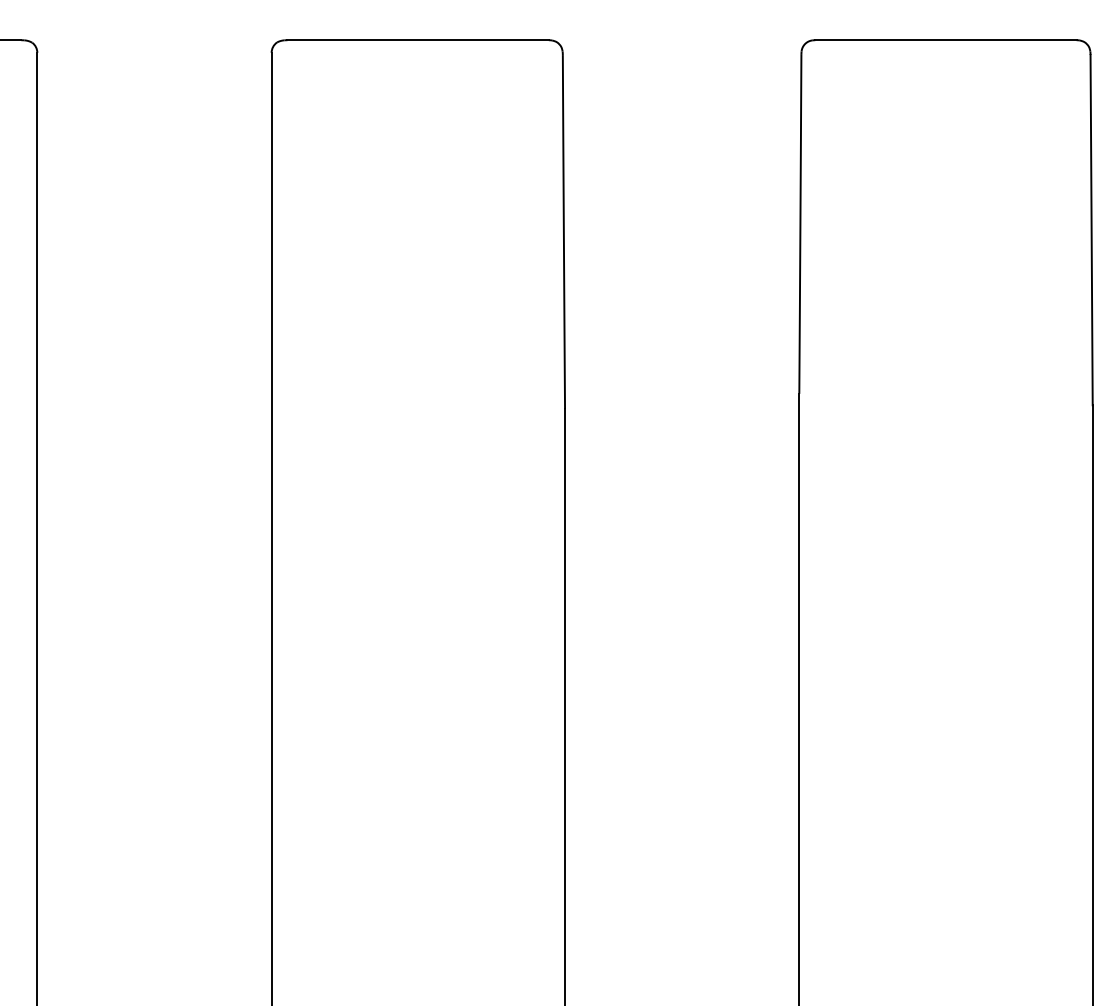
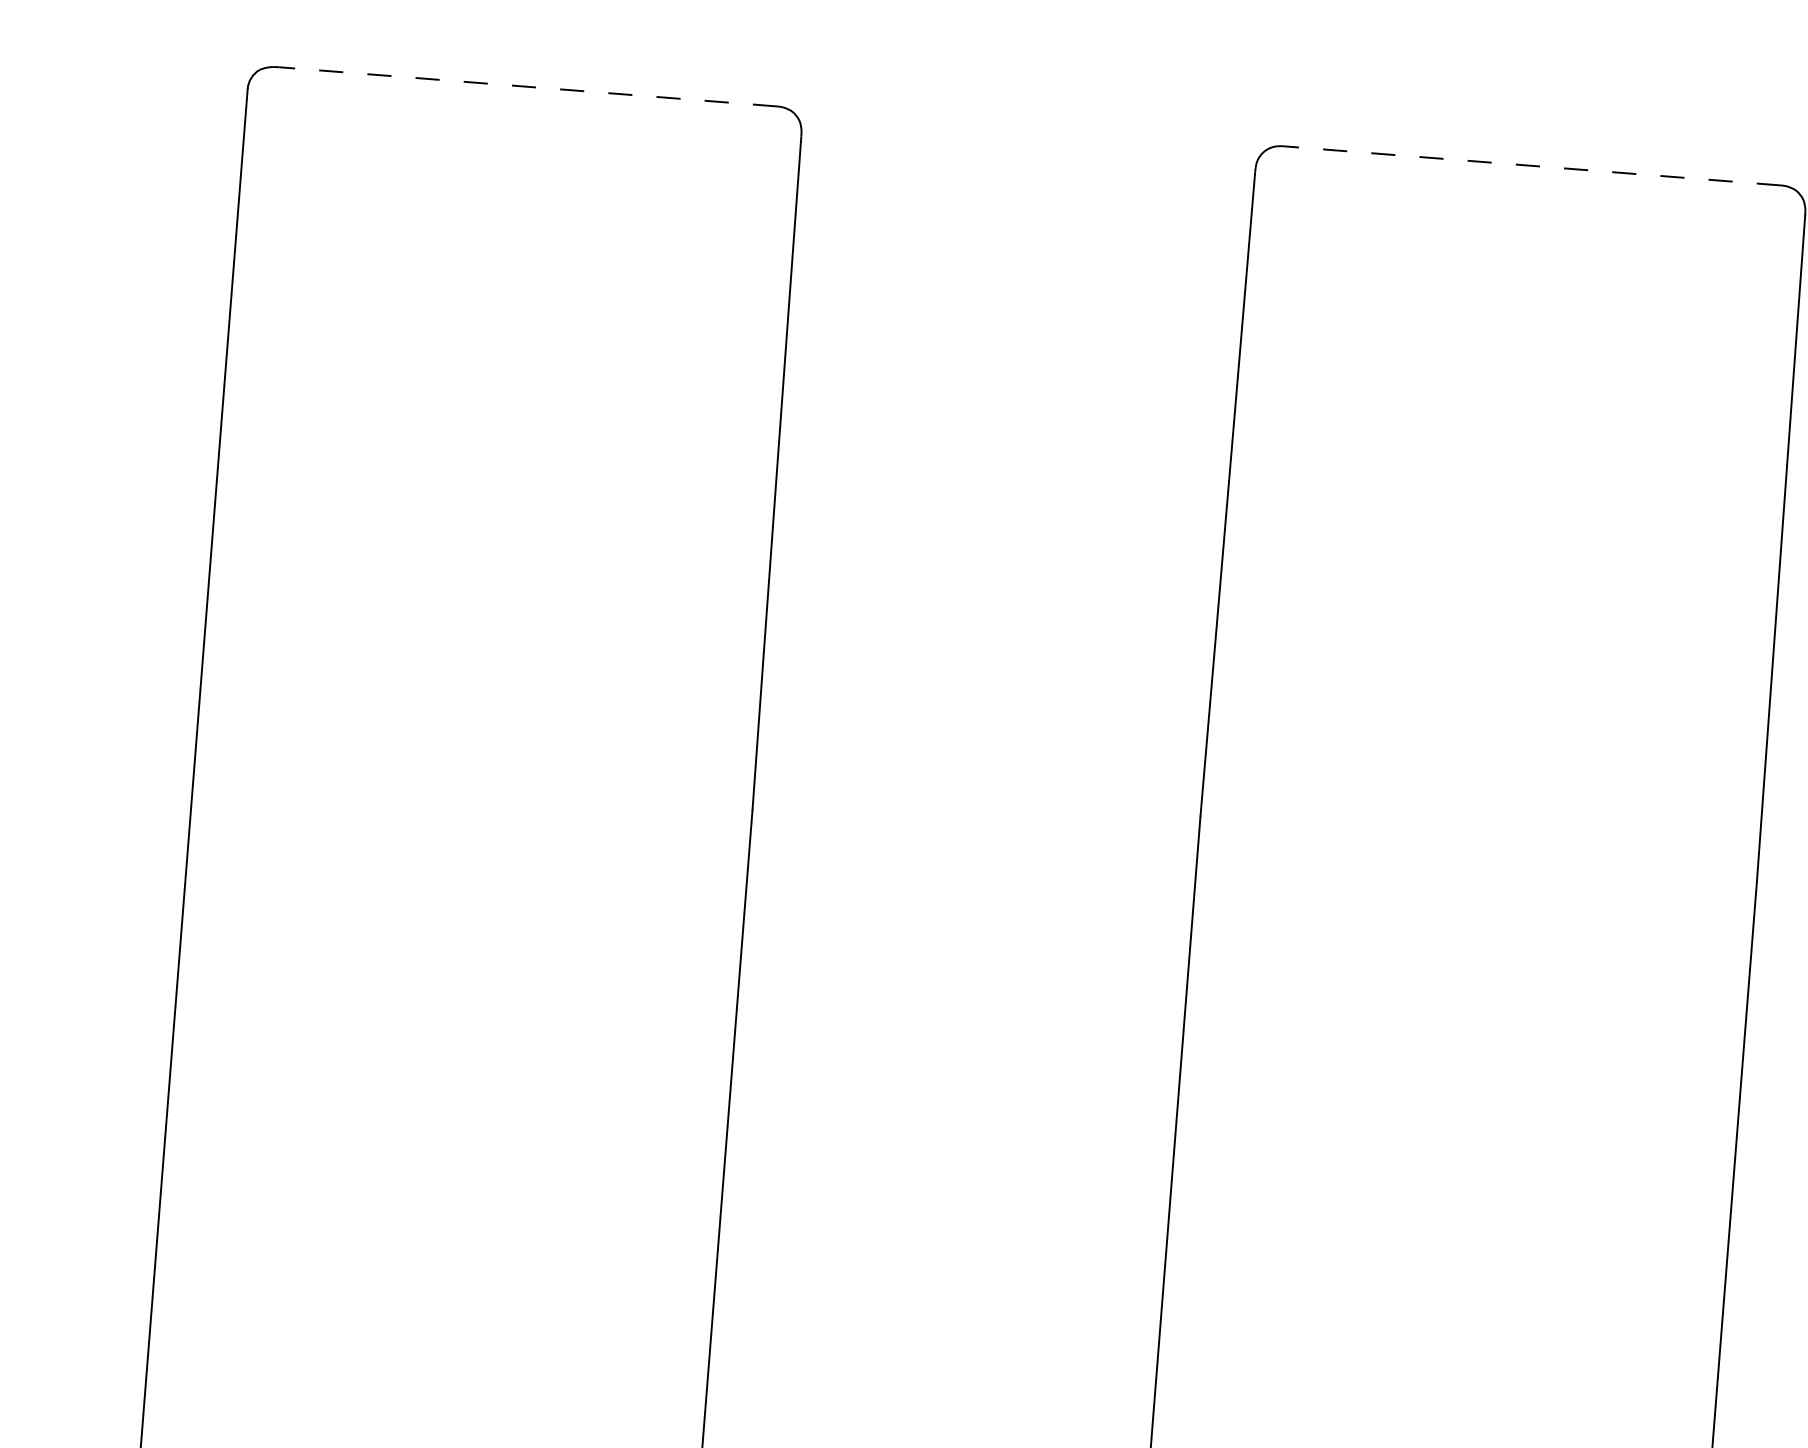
line: (418, 40) -> (528, 87), solid -> dashed
line: (945, 40) -> (1531, 166), solid -> dashed

